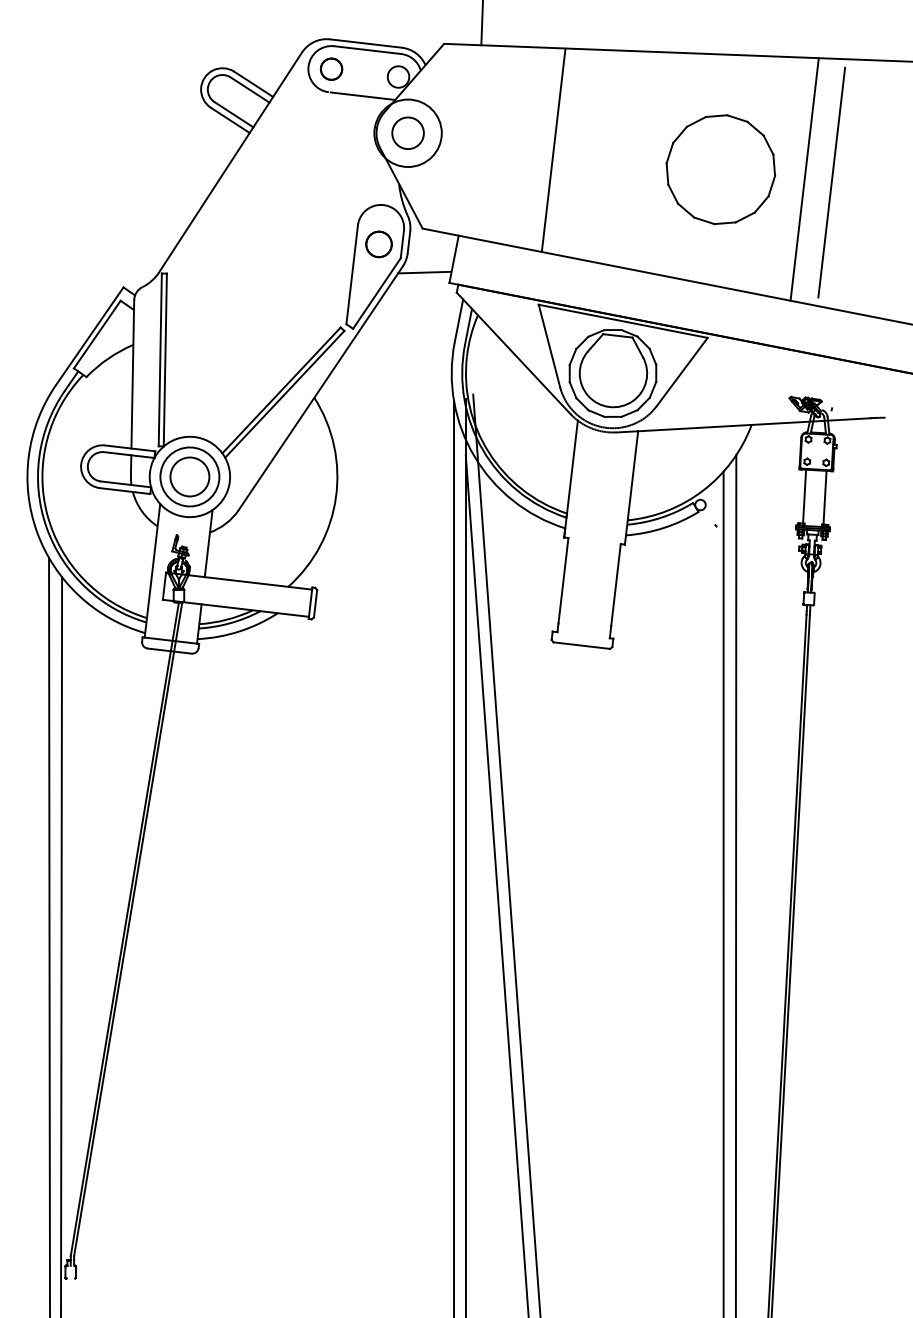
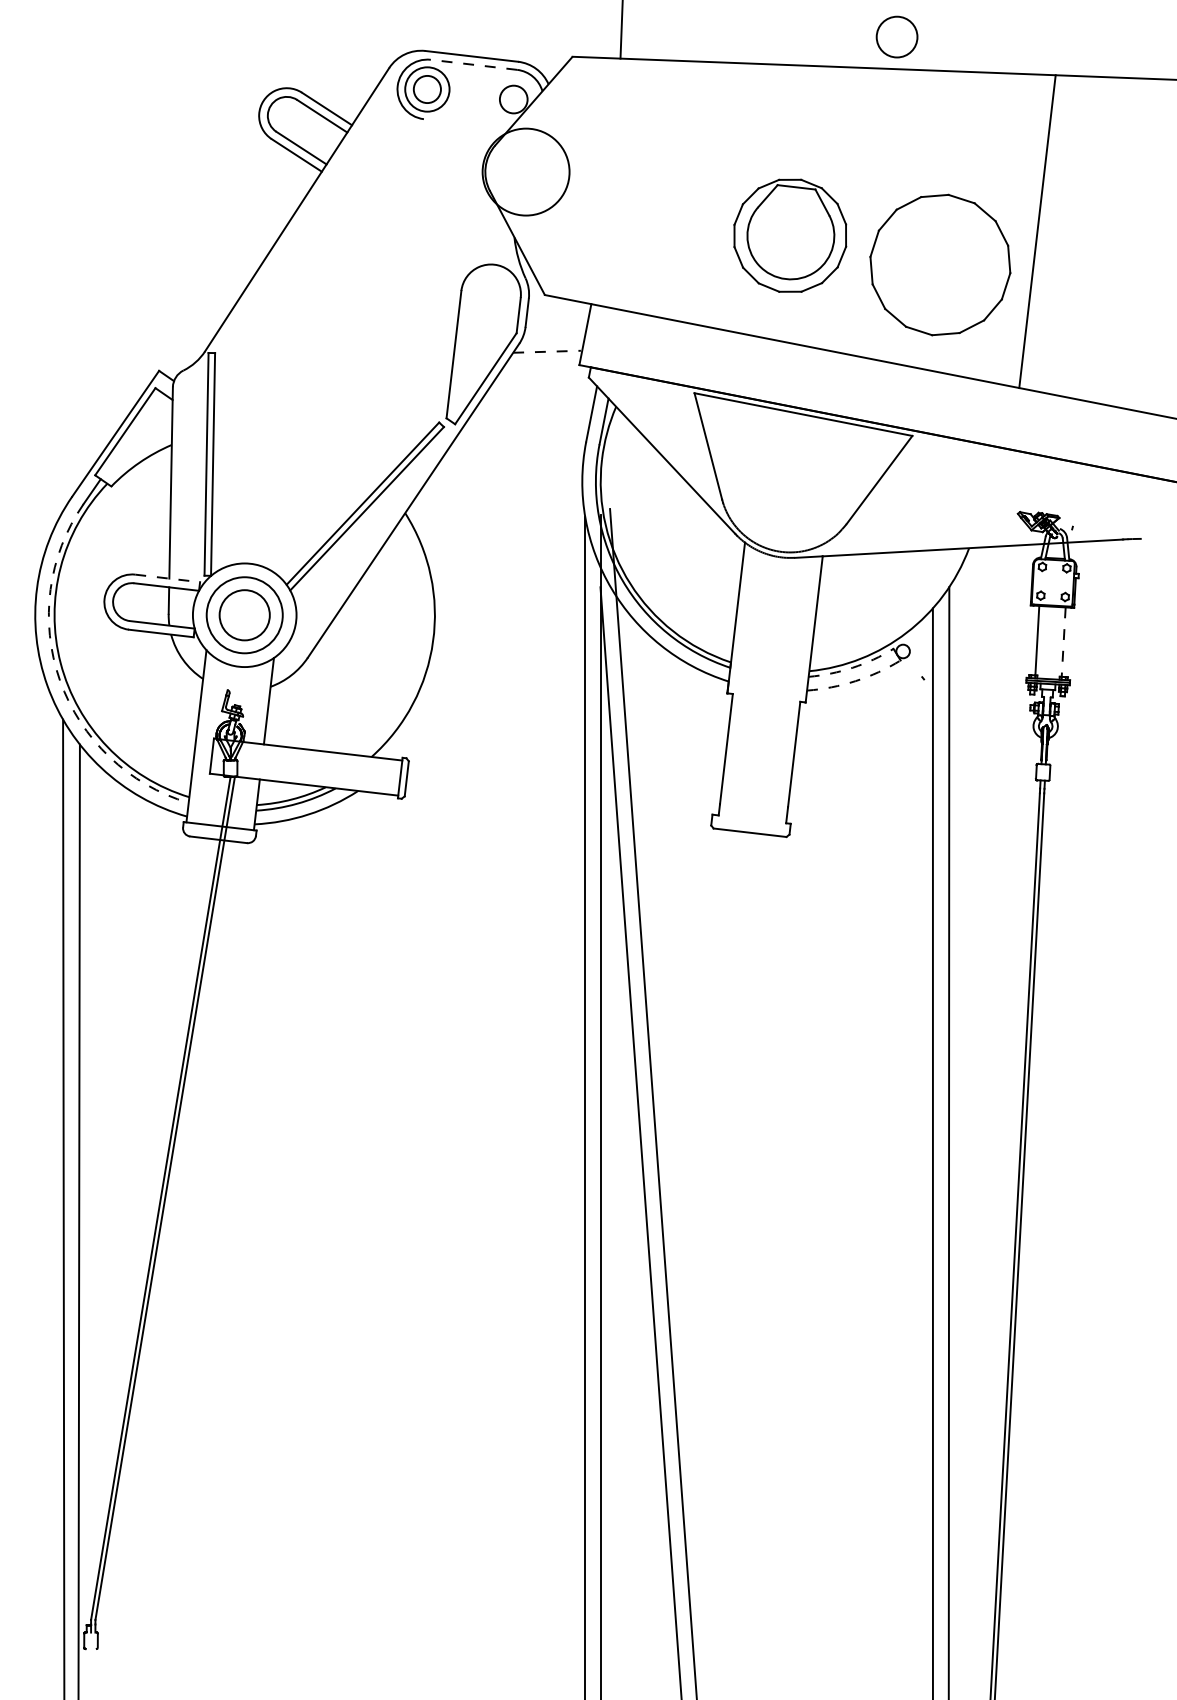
line: (367, 49) -> (473, 64), solid -> dashed
circle: (331, 69) -> (427, 89), size x1.6
line: (362, 96) -> (467, 124), removed
circle: (407, 132) -> (896, 36), moved
line: (553, 149) -> (713, 193), removed
part: (720, 169) -> (940, 264), moved
line: (831, 182) -> (1072, 235), removed
circle: (378, 244) -> (488, 315), removed
line: (424, 272) -> (547, 351), solid -> dashed
part: (613, 373) -> (790, 235), moved
line: (130, 448) -> (167, 578), solid -> dashed
line: (824, 498) -> (1063, 642), solid -> dashed
arc: (661, 517) -> (852, 667), solid -> dashed
arc: (46, 527) -> (59, 680), solid -> dashed
arc: (663, 528) -> (855, 681), solid -> dashed

